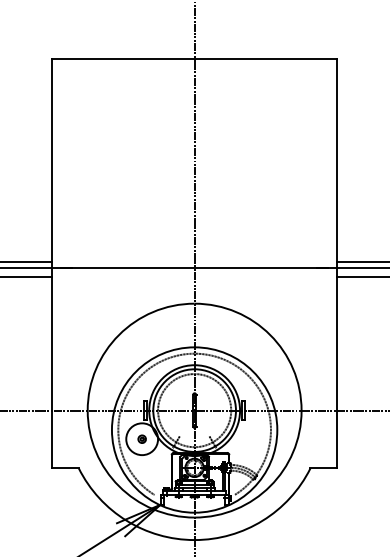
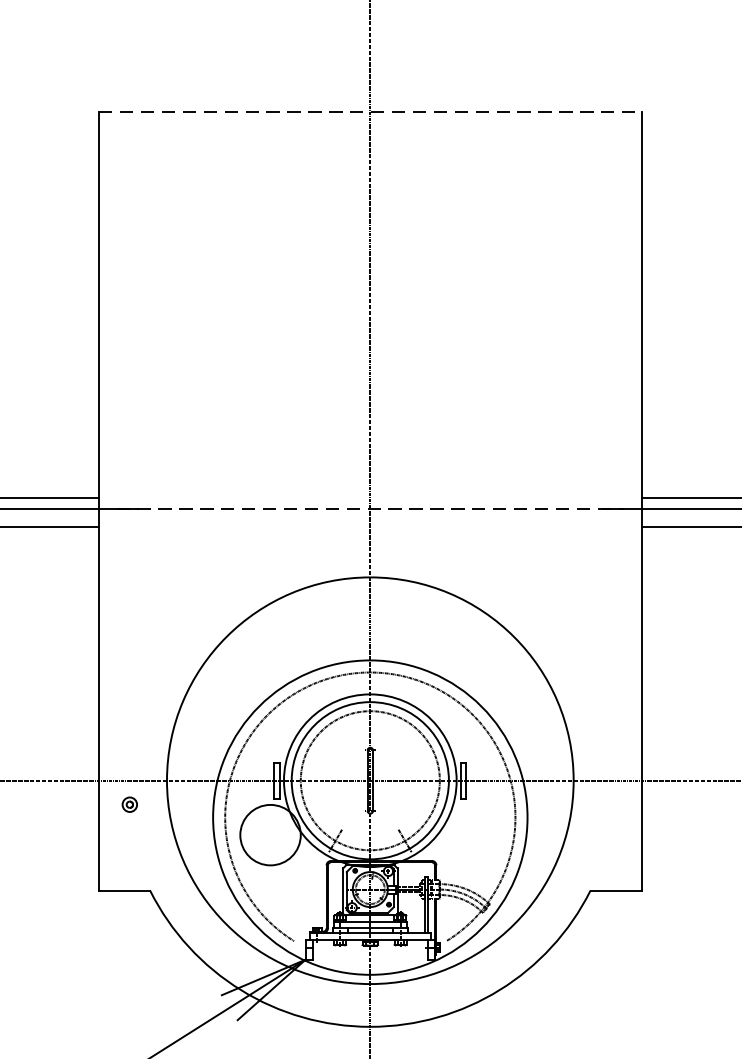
line: (194, 58) -> (370, 111), solid -> dashed
line: (195, 267) -> (371, 508), solid -> dashed
part: (141, 438) -> (128, 803), moved

